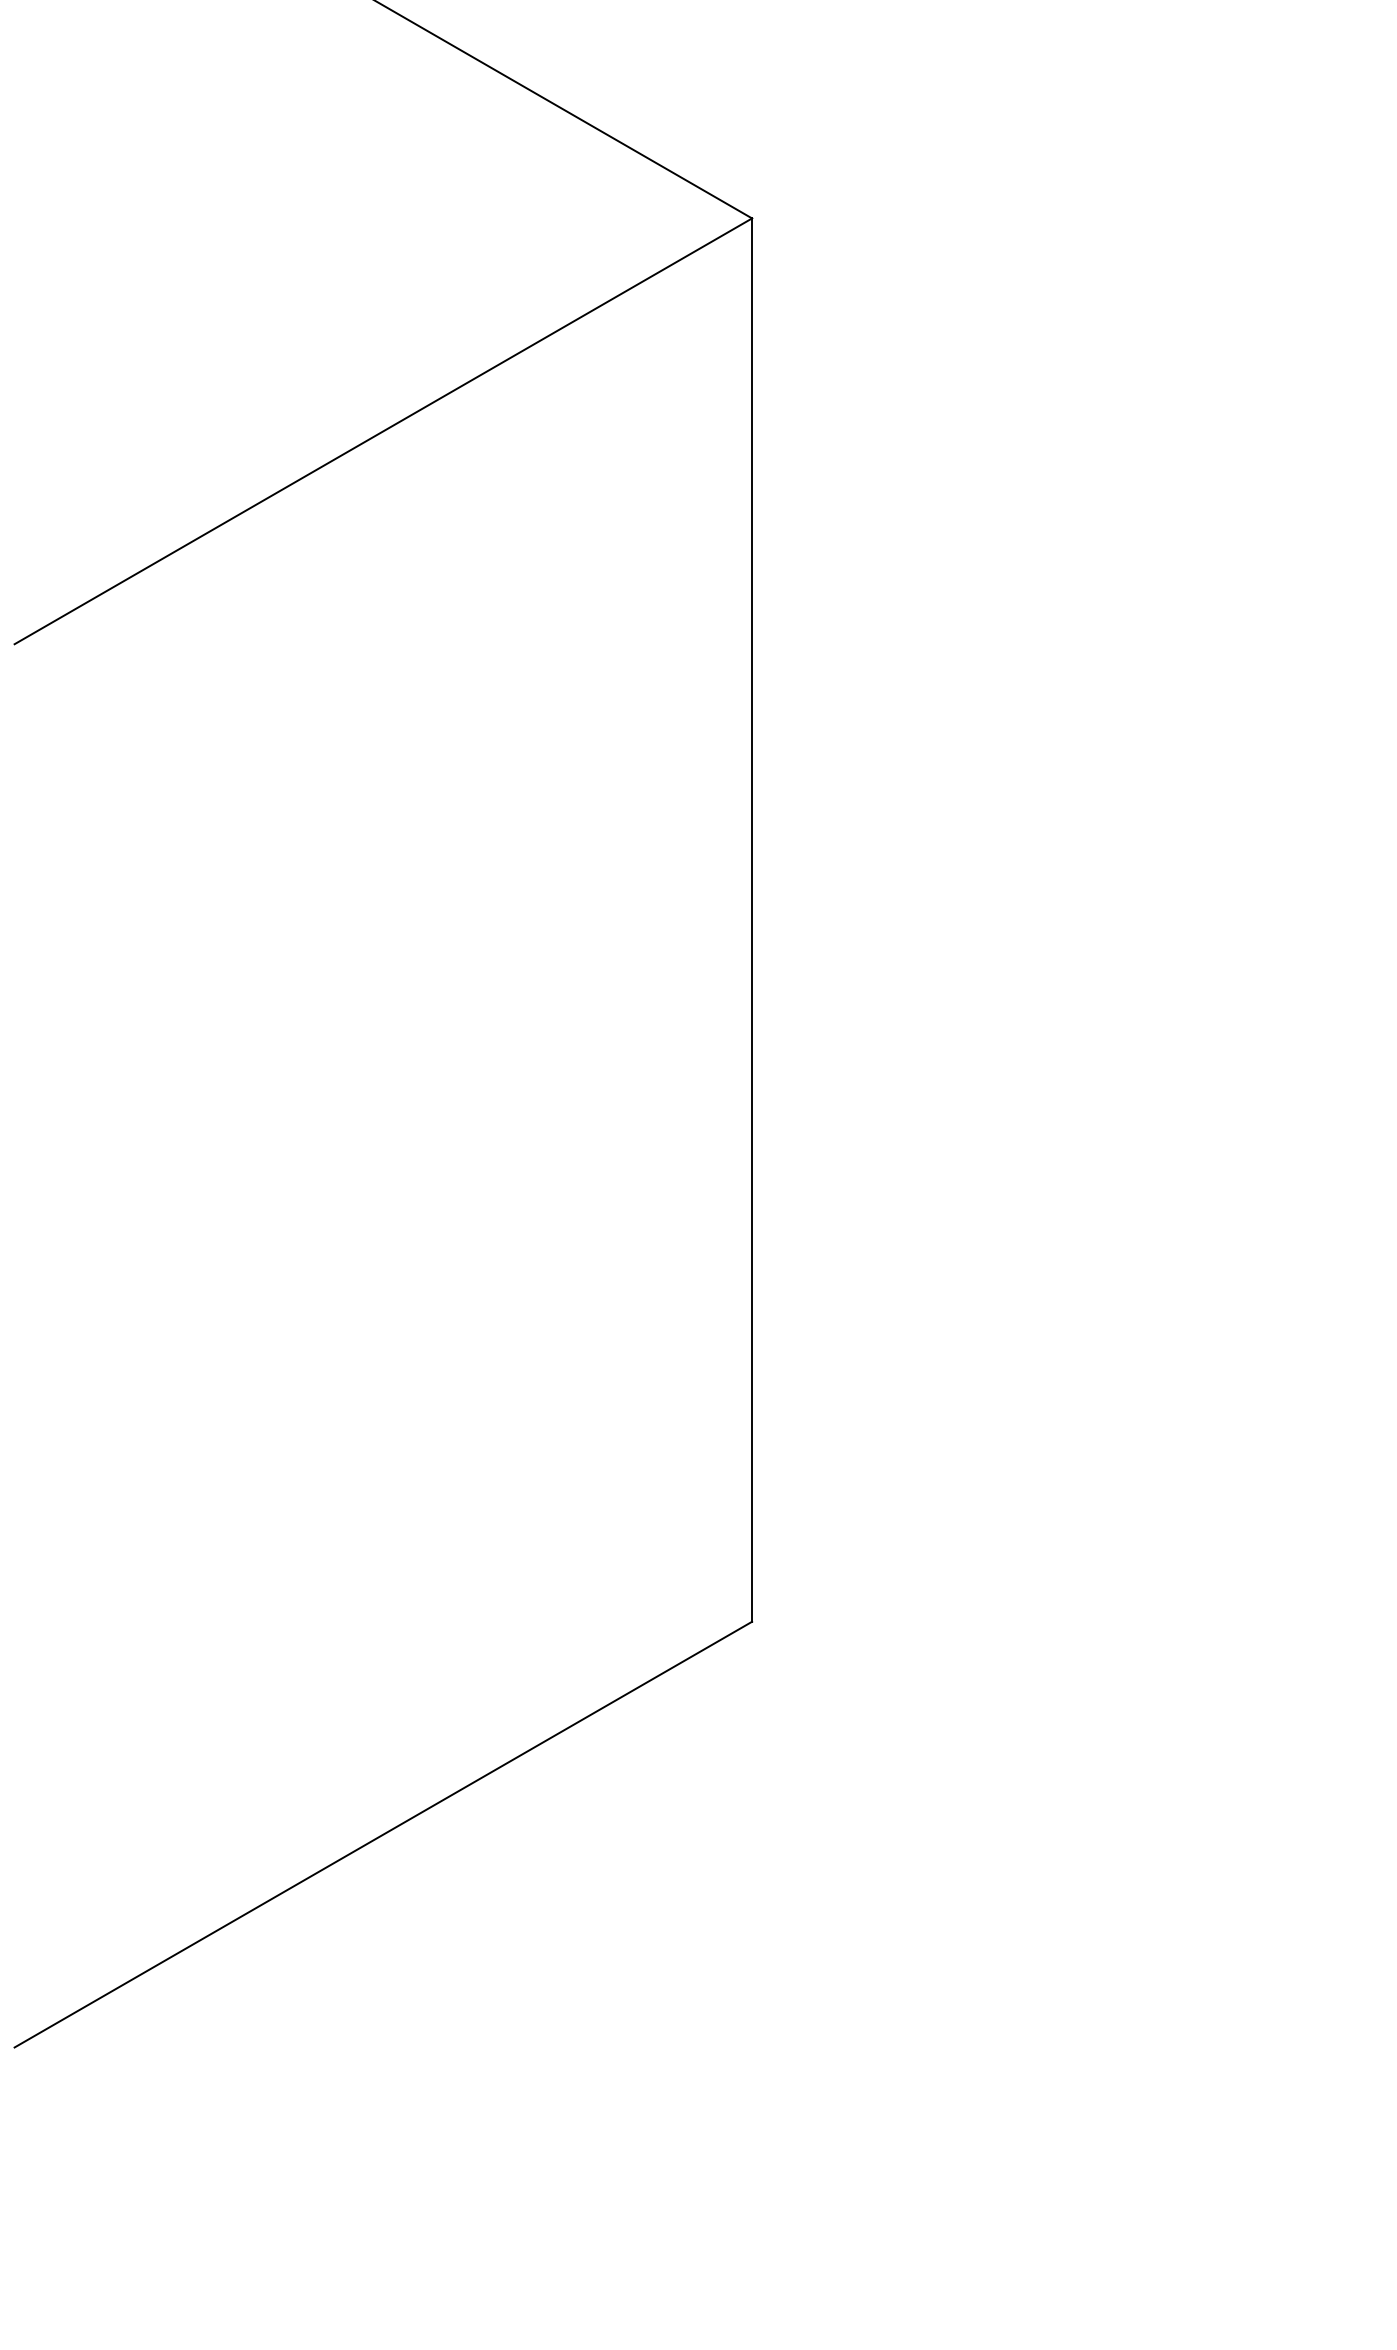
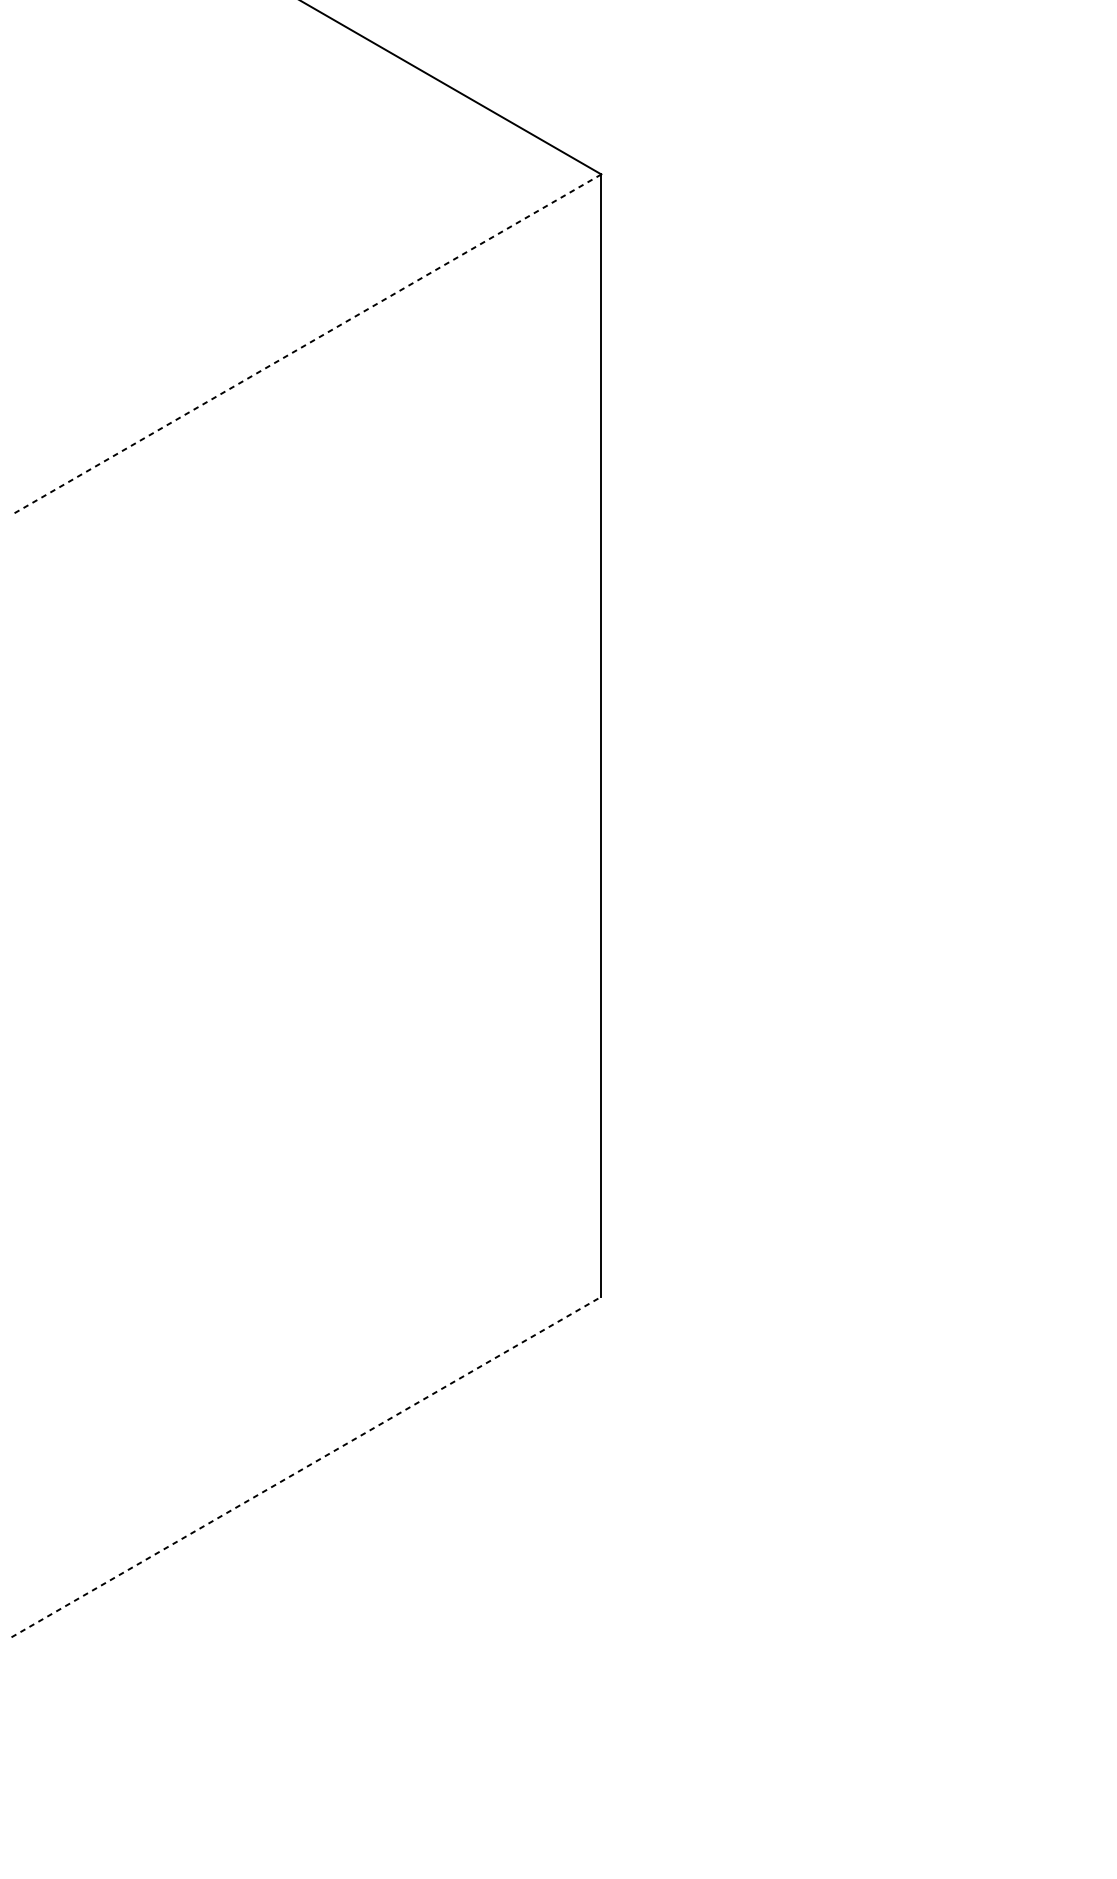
line: (383, 431) -> (306, 344), solid -> dashed
line: (383, 1834) -> (306, 1466), solid -> dashed

